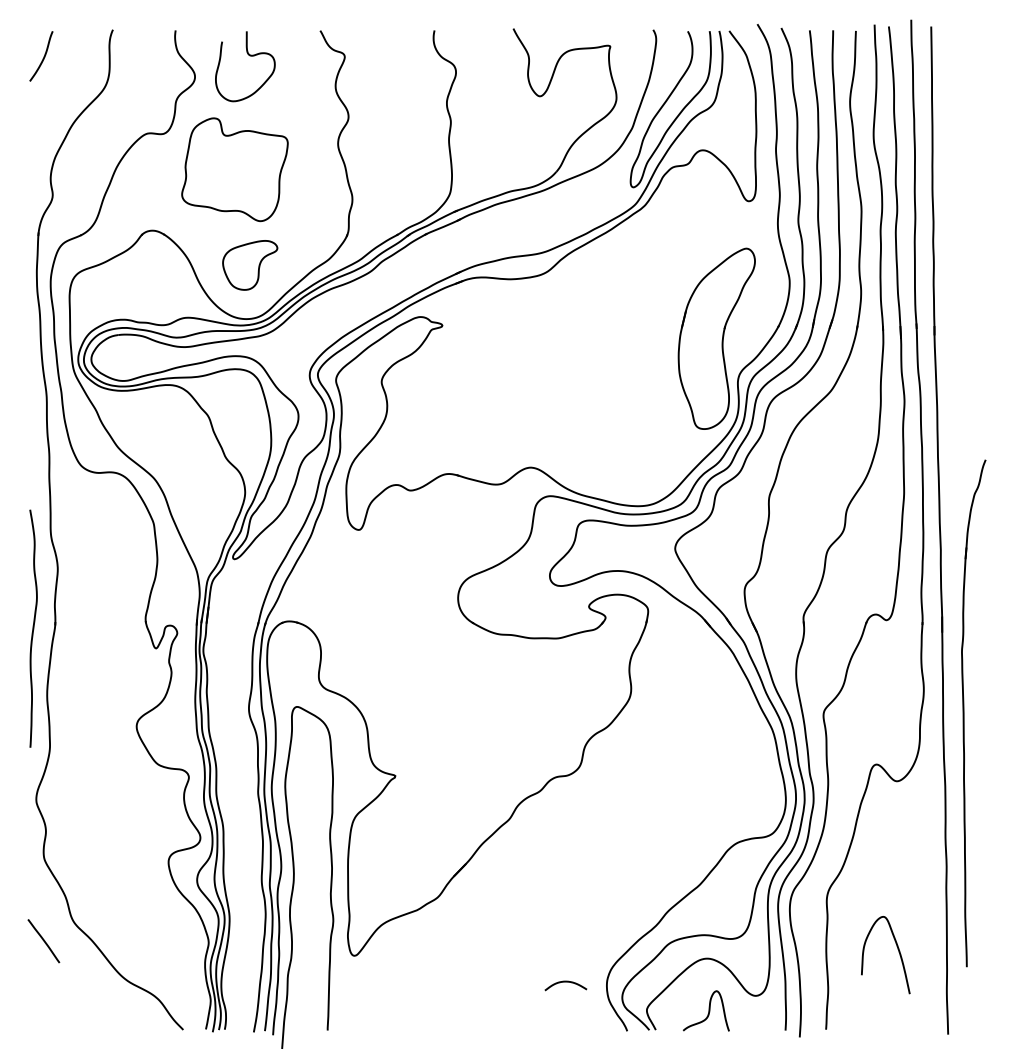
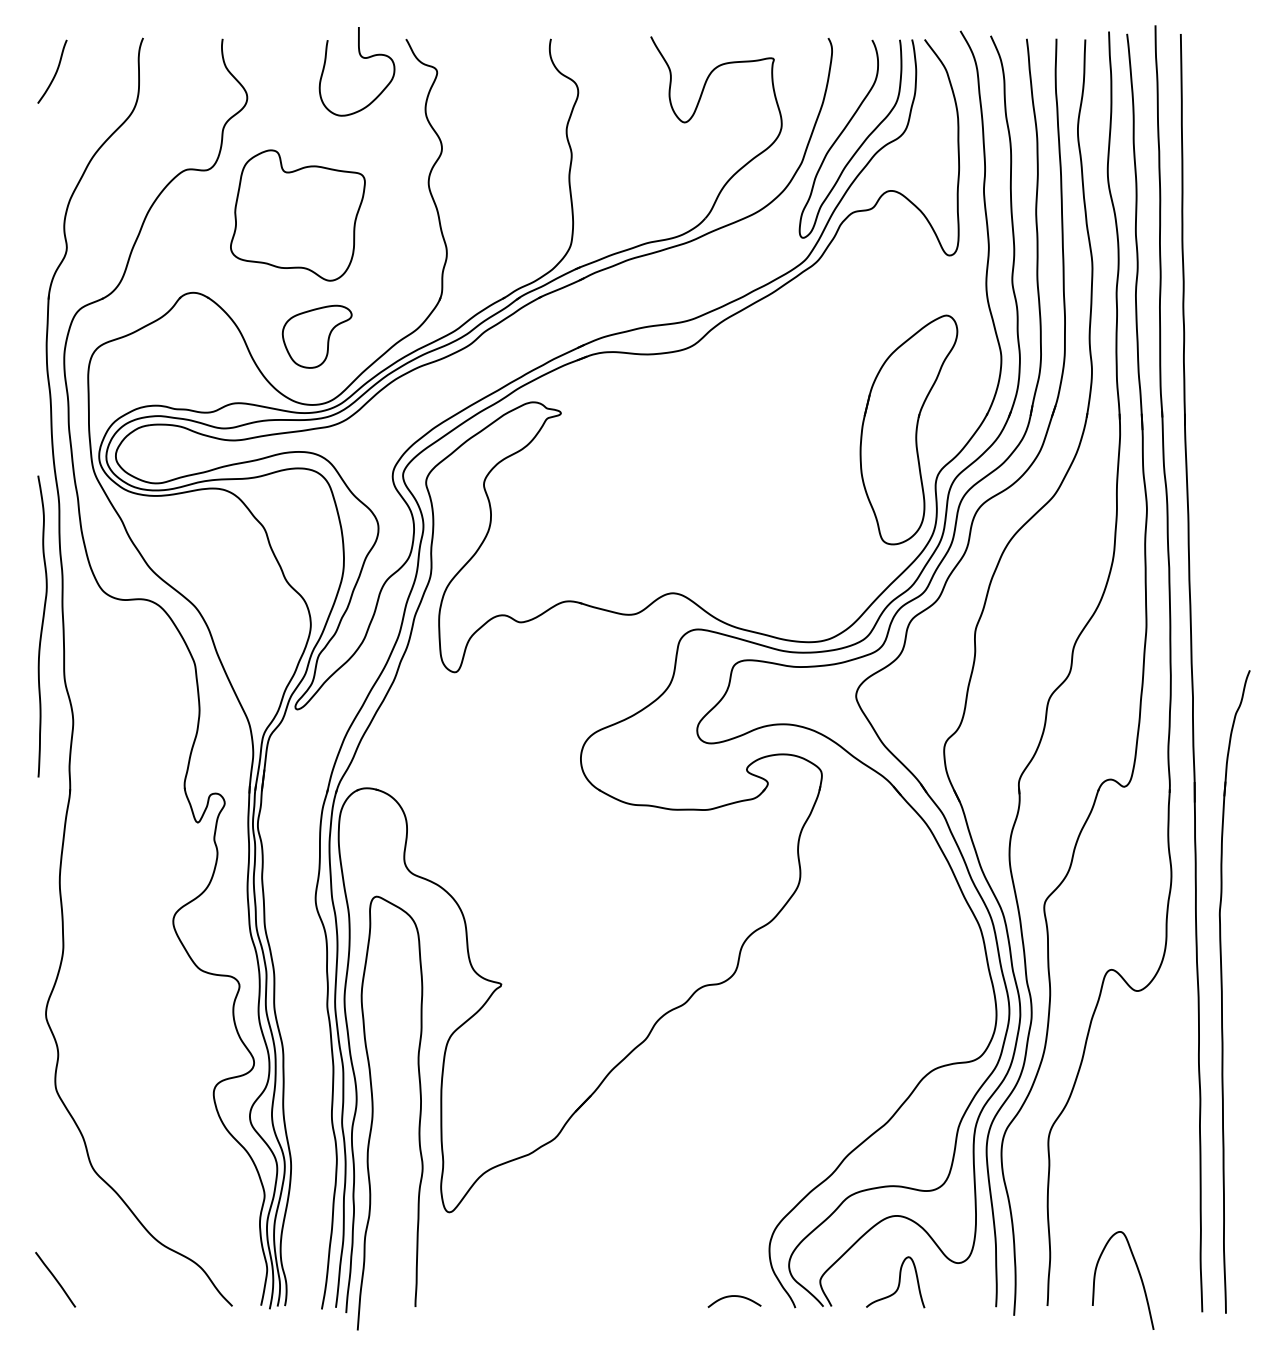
curve: (249, 56) -> (362, 58), moved
curve: (33, 628) -> (42, 626), moved
part: (964, 713) -> (1222, 991), moved
line: (43, 940) -> (55, 1279), moved
curve: (898, 952) -> (1139, 1276), moved
curve: (565, 981) -> (734, 1296), moved

